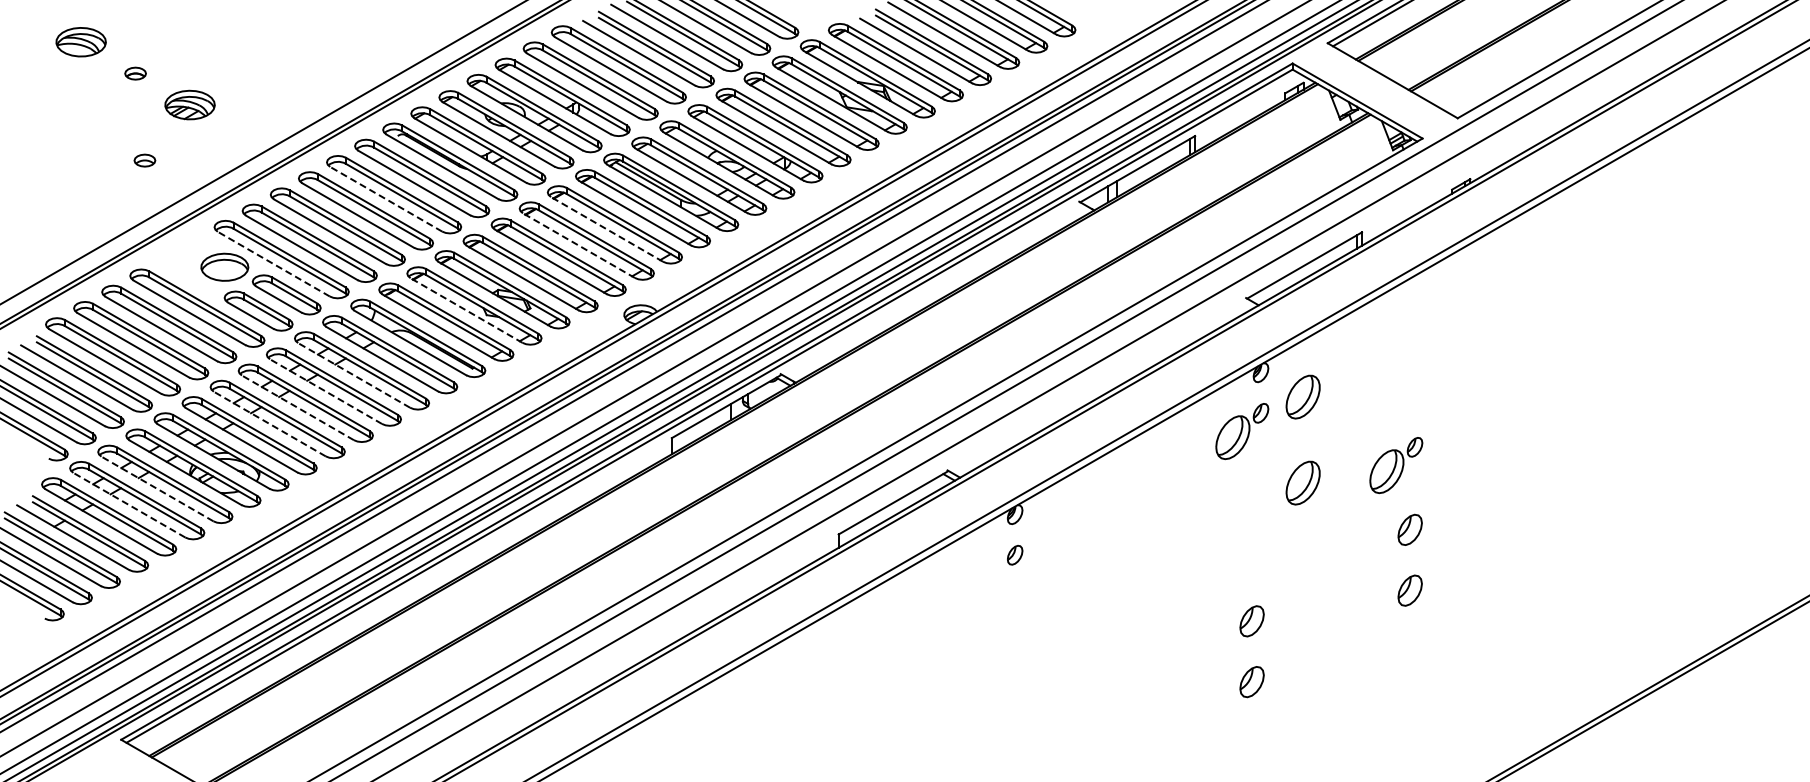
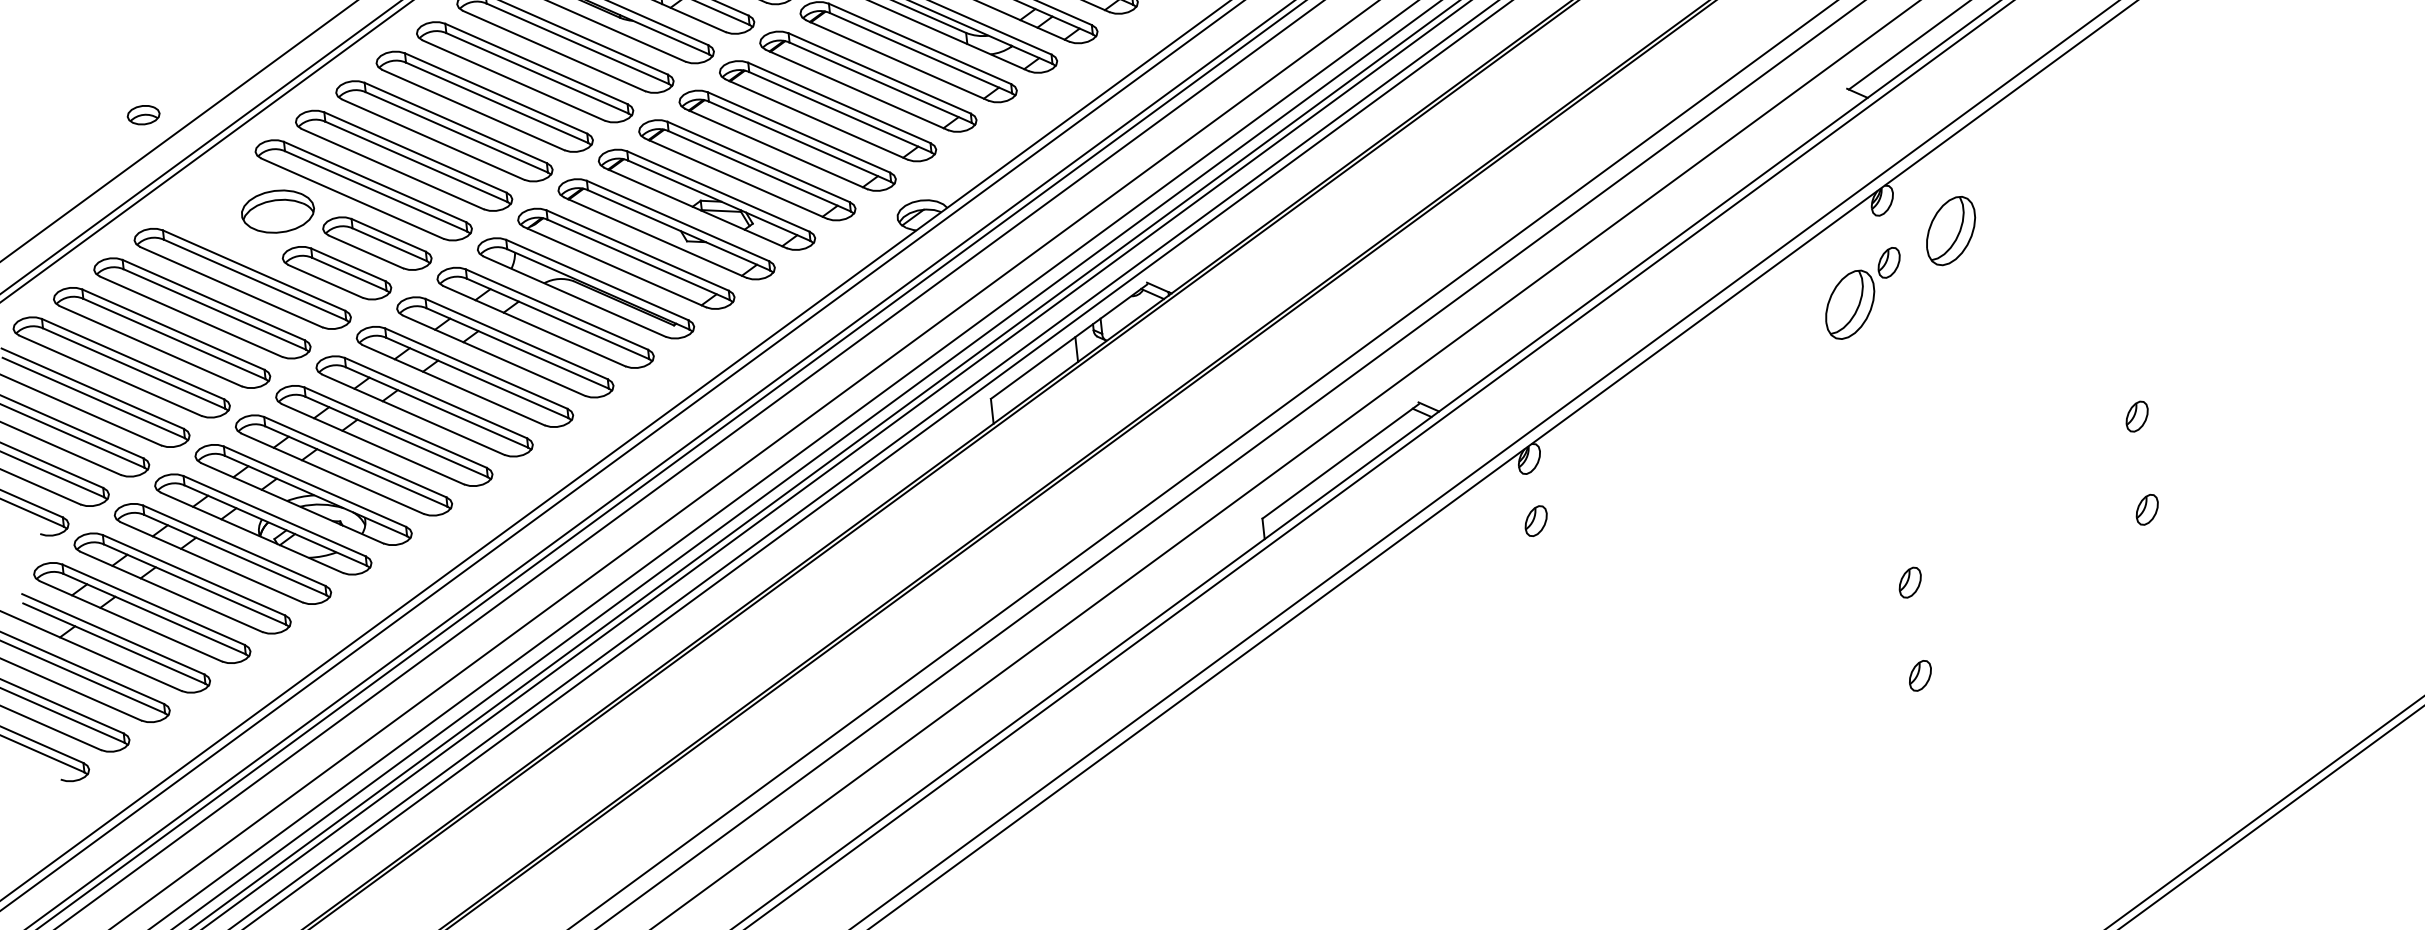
part: (144, 160) -> (142, 115), moved
line: (386, 199) -> (514, 80), dashed -> solid
line: (607, 229) -> (857, 90), dashed -> solid
line: (578, 245) -> (815, 119), dashed -> solid
line: (273, 264) -> (352, 199), dashed -> solid
line: (466, 310) -> (655, 237), dashed -> solid
line: (354, 375) -> (494, 355), dashed -> solid
line: (326, 391) -> (454, 384), dashed -> solid
line: (297, 407) -> (412, 414), dashed -> solid
line: (269, 424) -> (372, 444), dashed -> solid
part: (1396, 465) -> (2105, 320), removed
part: (1302, 482) -> (1964, 361), removed
line: (157, 488) -> (211, 561), dashed -> solid
line: (129, 505) -> (171, 592), dashed -> solid
part: (1410, 529) -> (2137, 415), size x0.62
part: (1410, 590) -> (2147, 509), size x0.62
part: (1252, 620) -> (1910, 581), size x0.62
part: (1252, 681) -> (1920, 674), size x0.62

